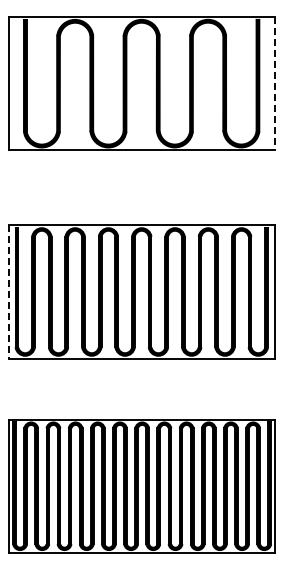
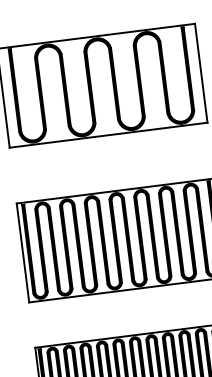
line: (274, 83) -> (200, 73), dashed -> solid
line: (8, 292) -> (22, 253), dashed -> solid

